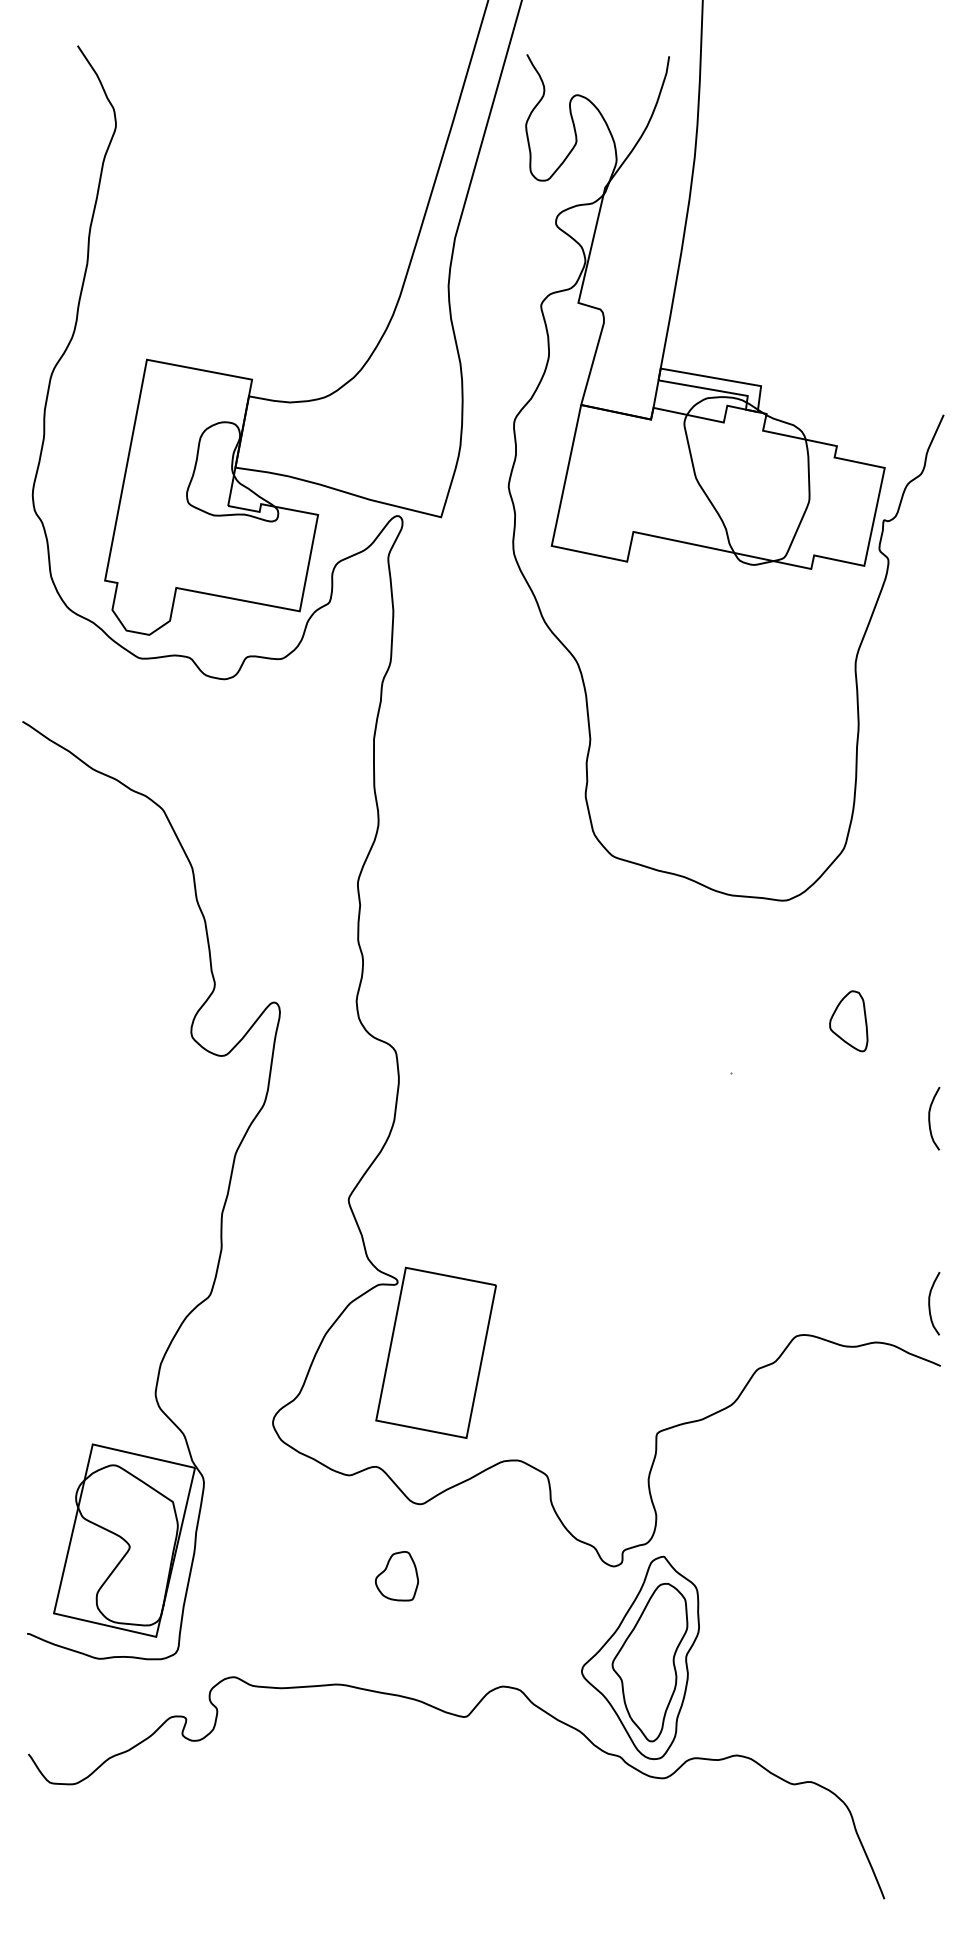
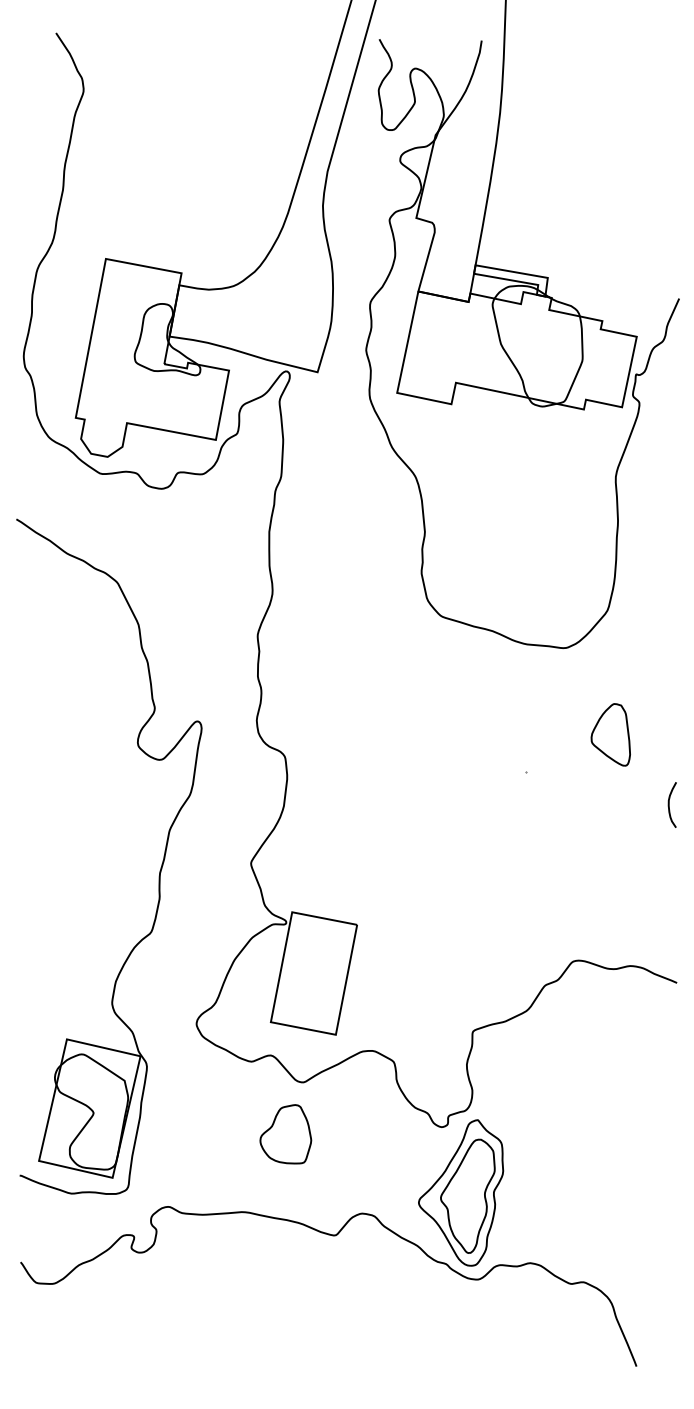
part: (848, 1021) -> (610, 735), size x1.43
curve: (930, 1303) -> (669, 937), removed
part: (396, 1575) -> (285, 1133), size x1.67

